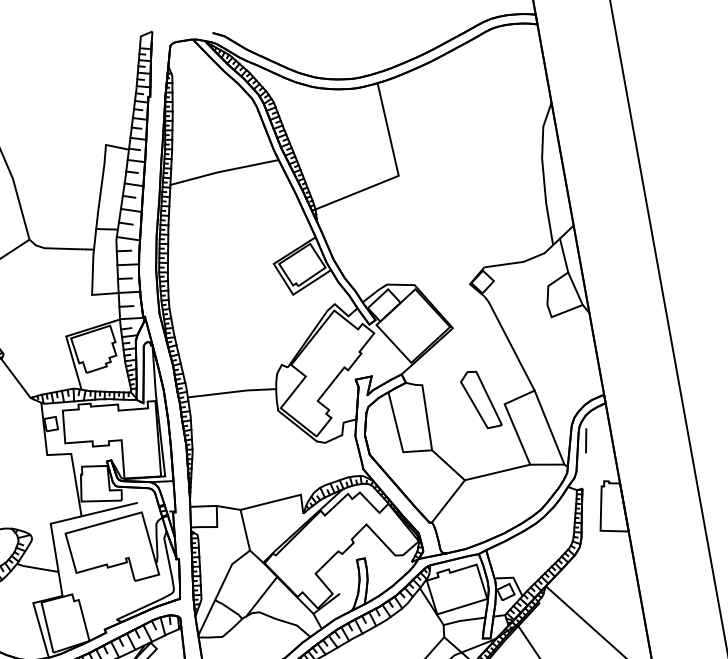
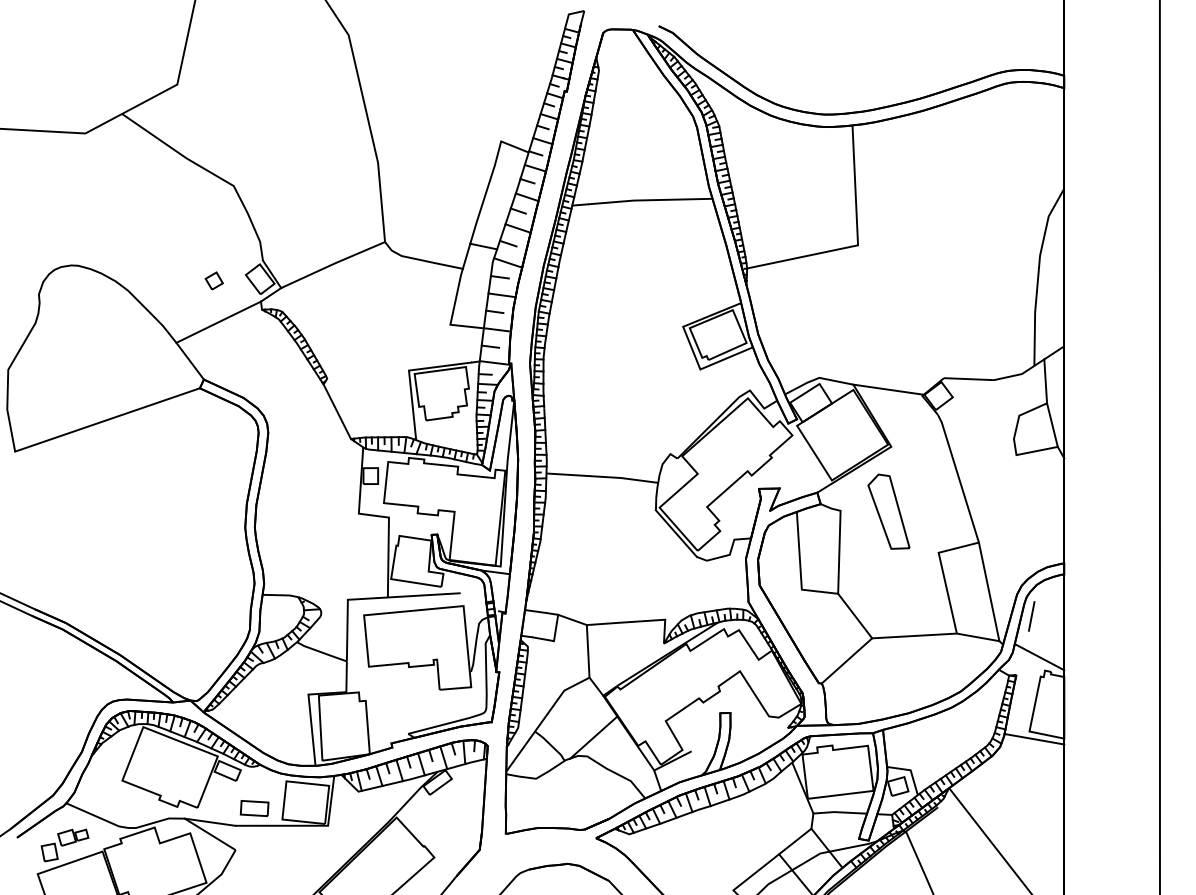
line: (442, 283) -> (888, 389), added
part: (480, 399) -> (888, 511), moved
line: (598, 471) -> (1039, 657), added
line: (605, 536) -> (1034, 739), added

